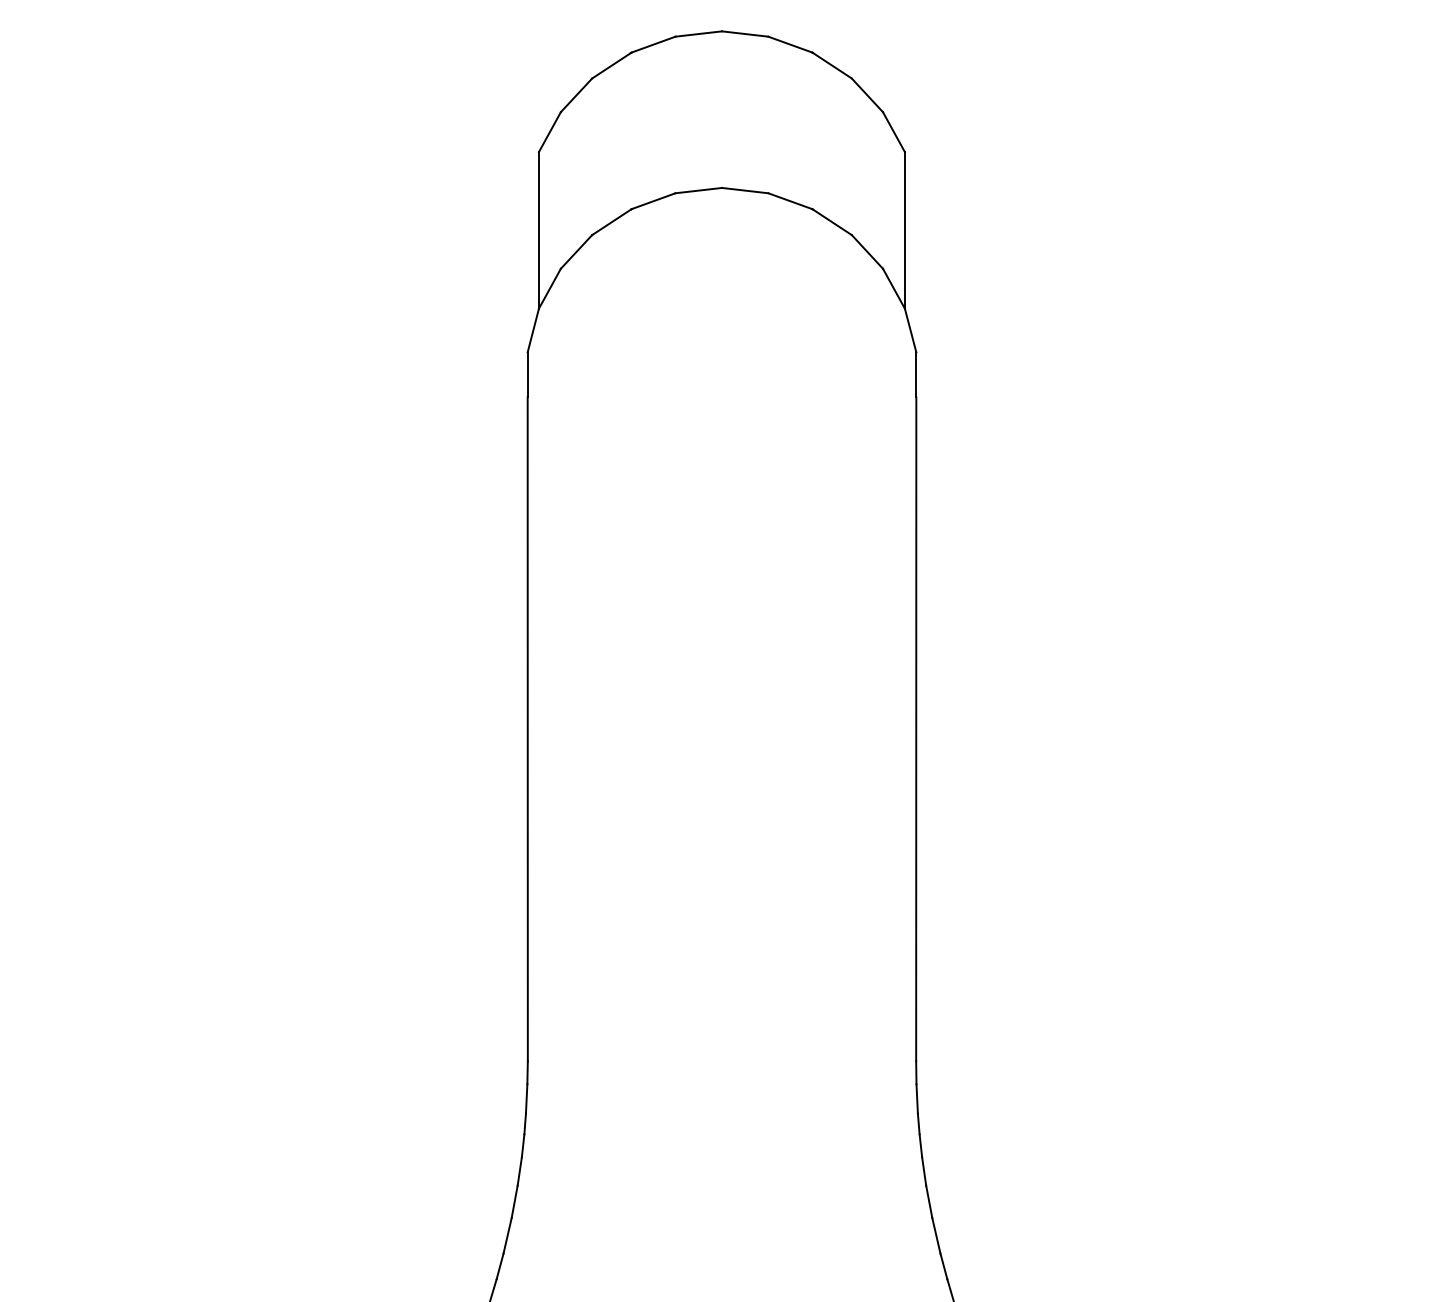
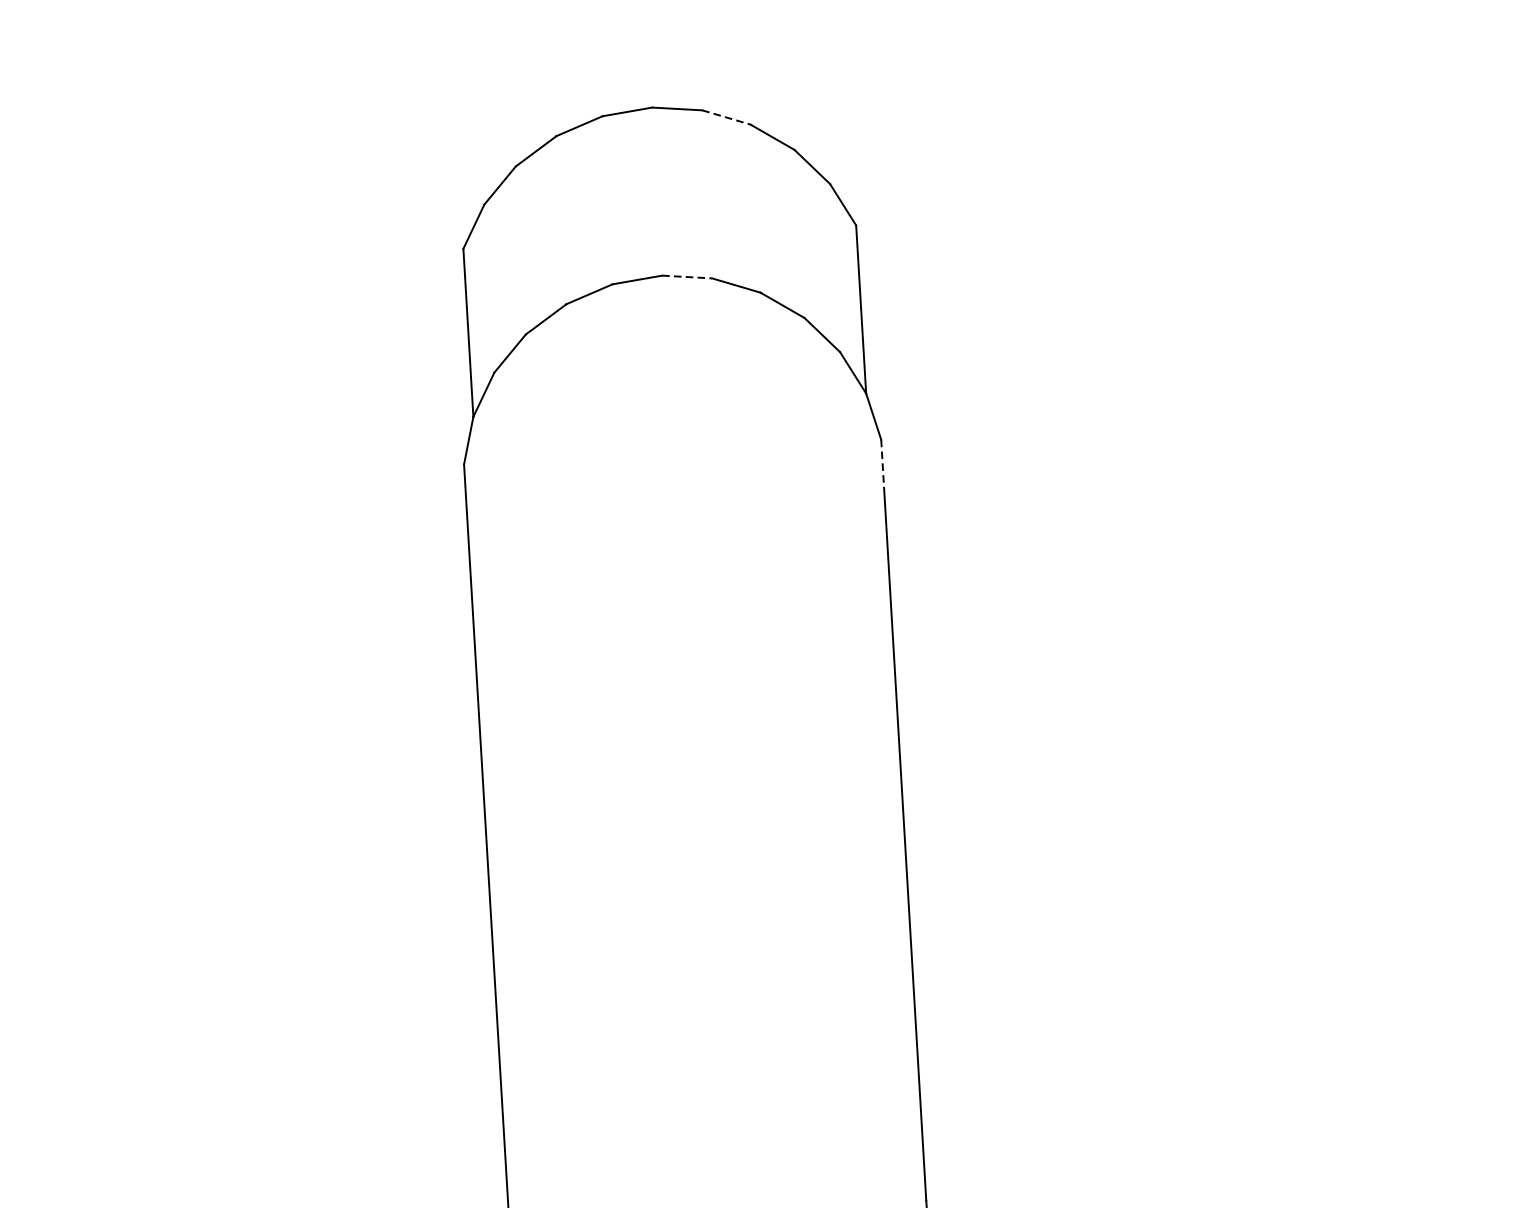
line: (790, 44) -> (726, 117), solid -> dashed
line: (745, 190) -> (687, 276), solid -> dashed
line: (916, 375) -> (882, 464), solid -> dashed

